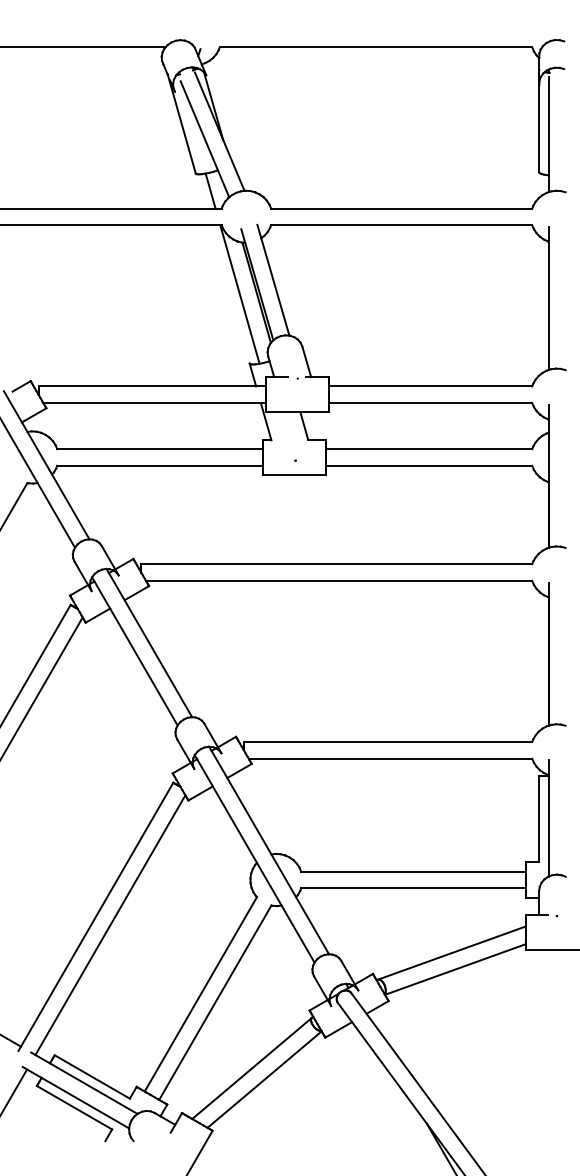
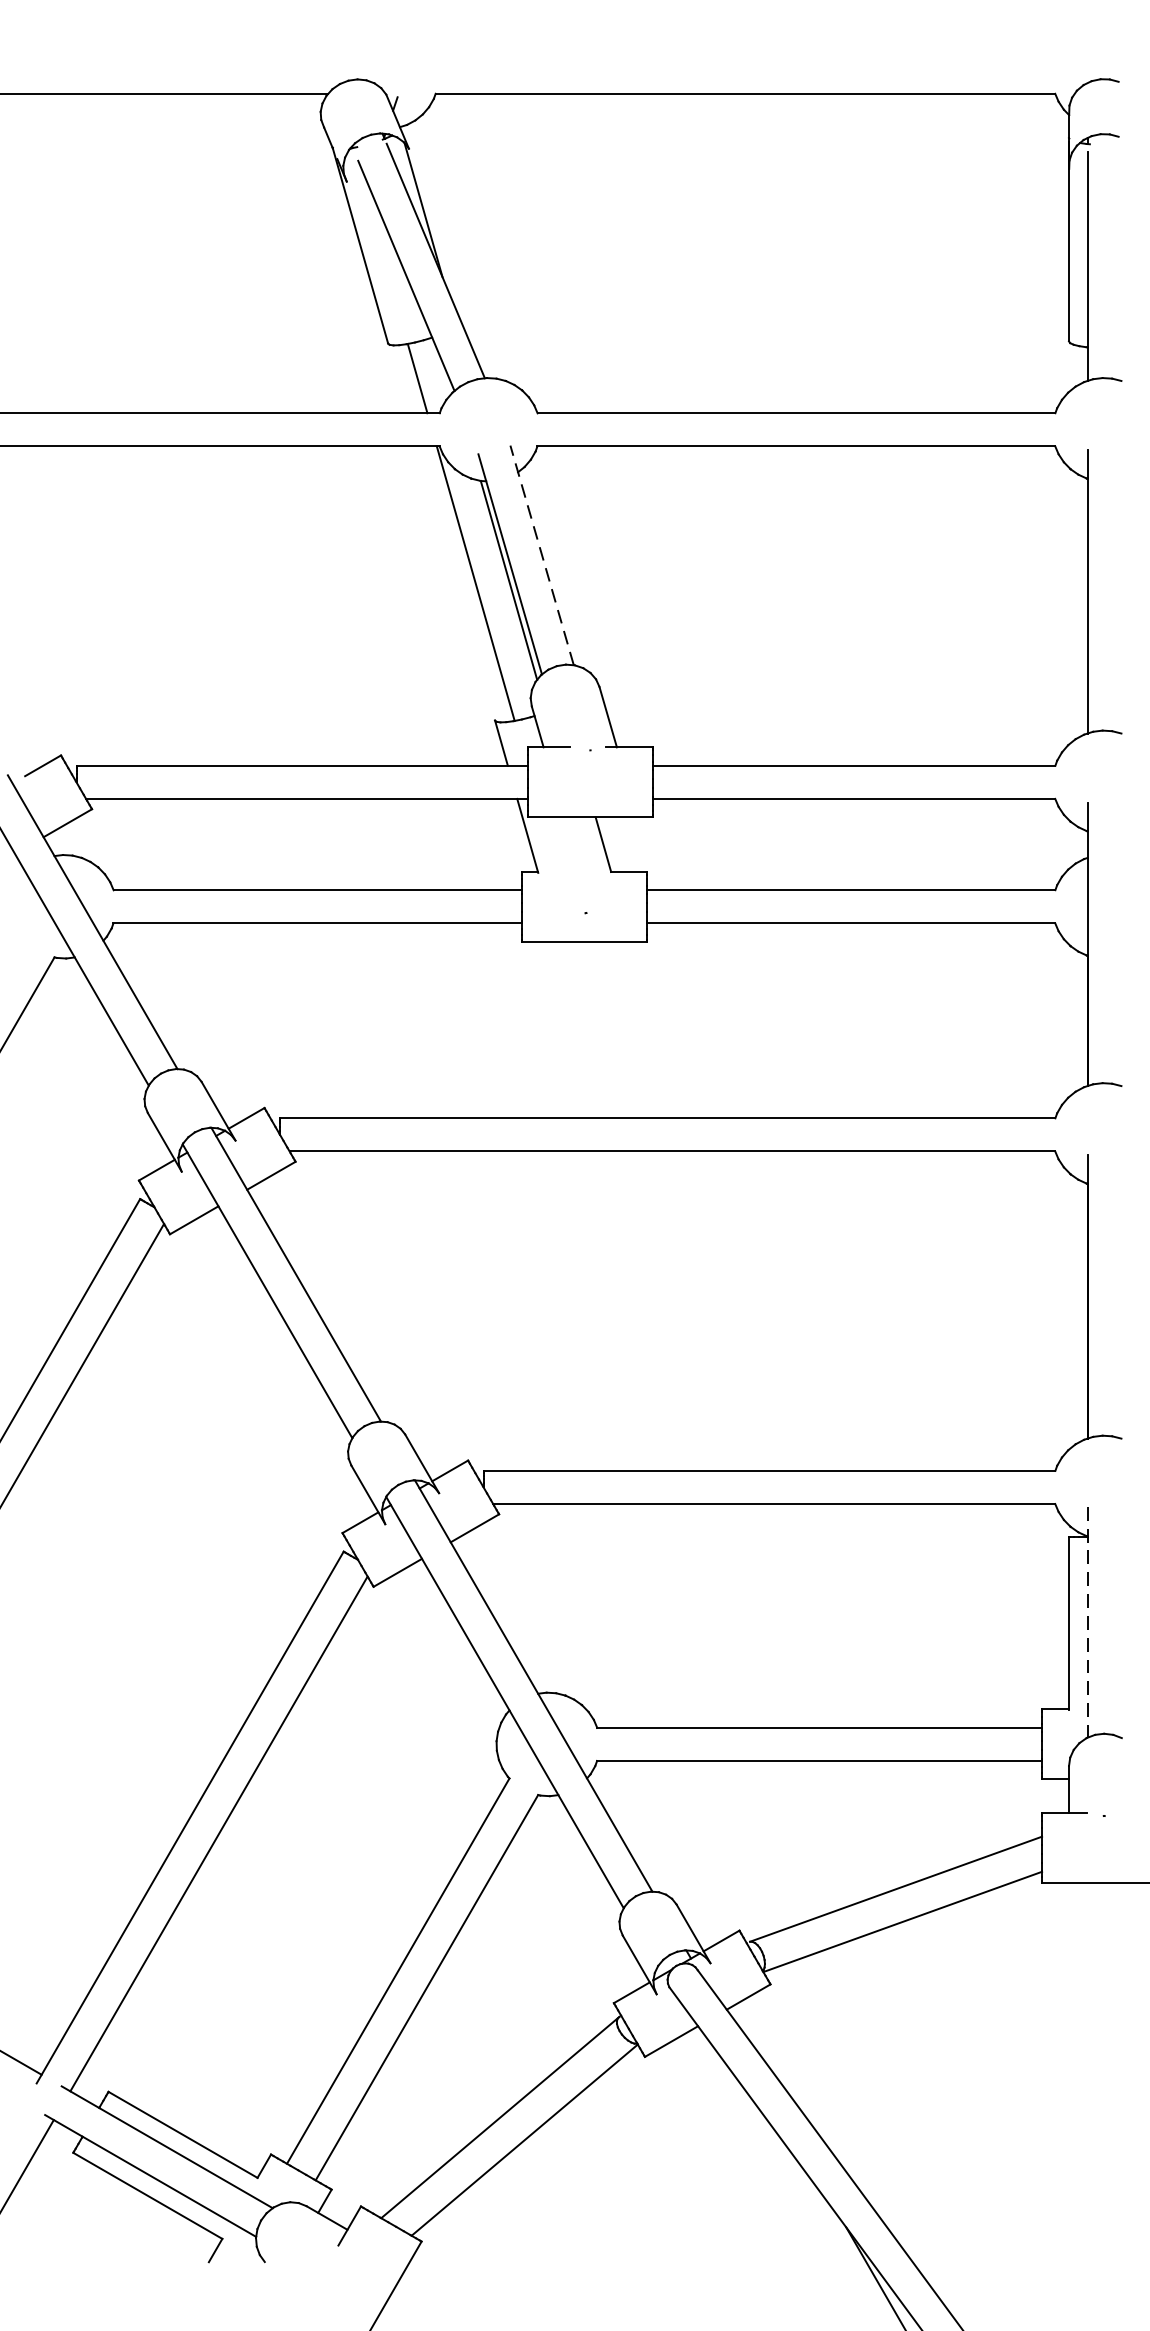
line: (273, 280) -> (542, 555), solid -> dashed
line: (548, 818) -> (1087, 1622), solid -> dashed

